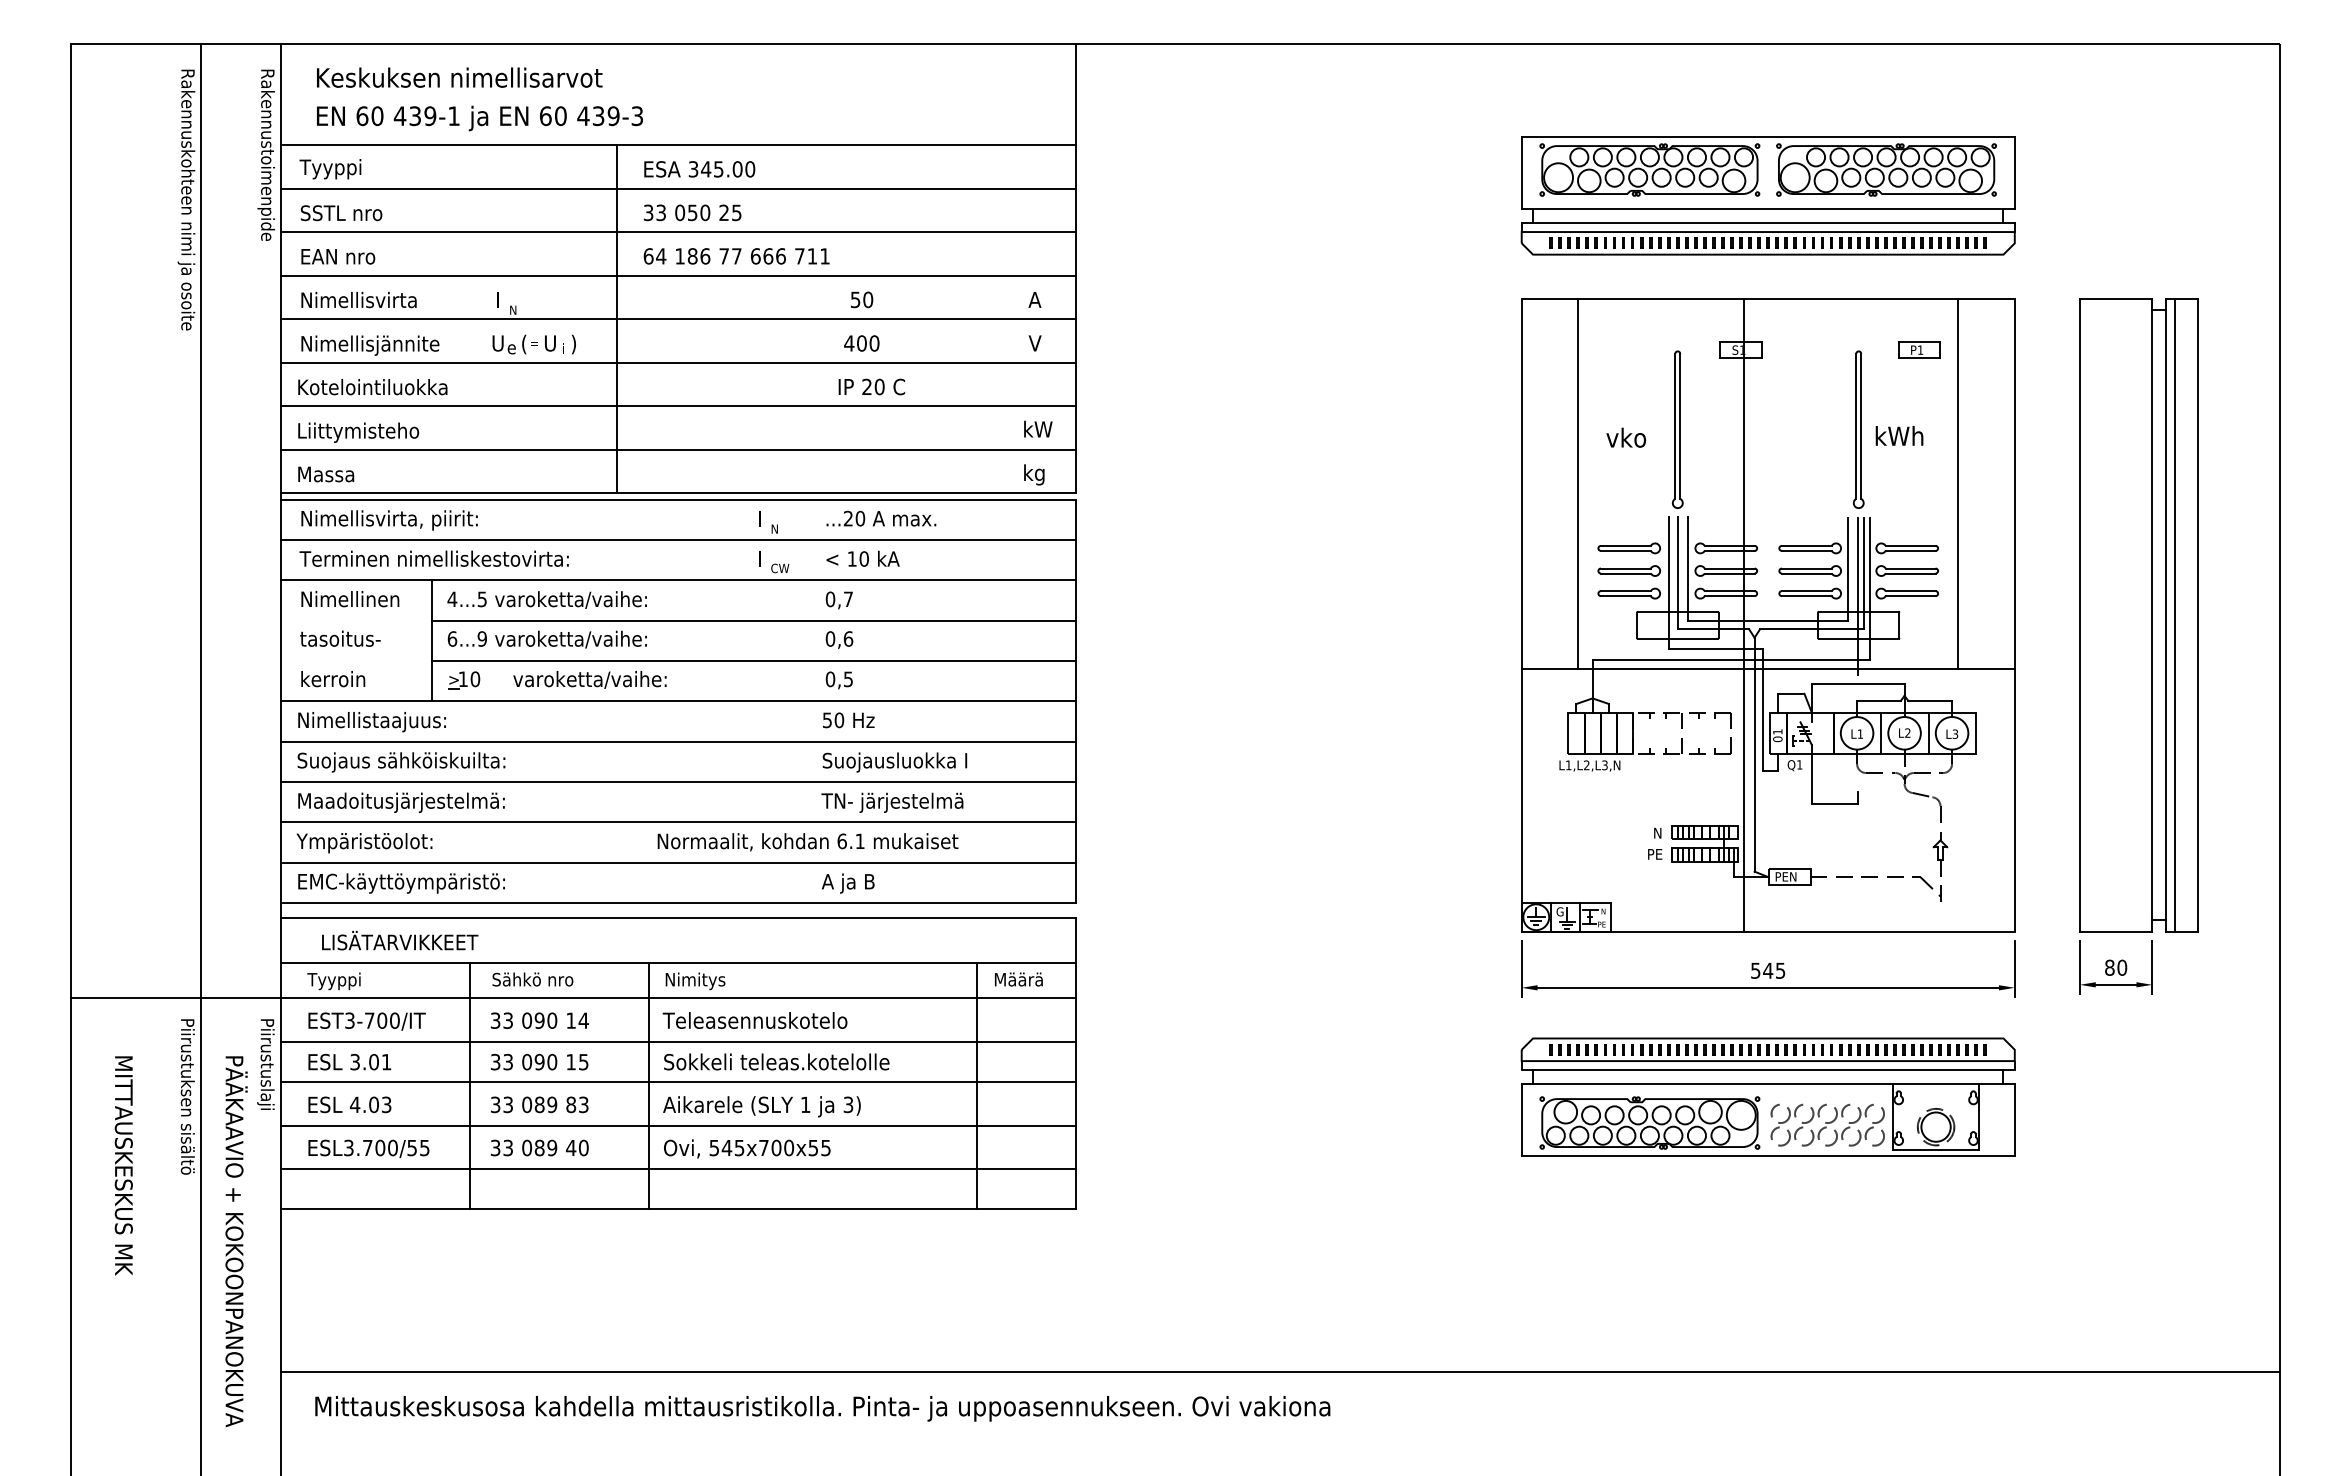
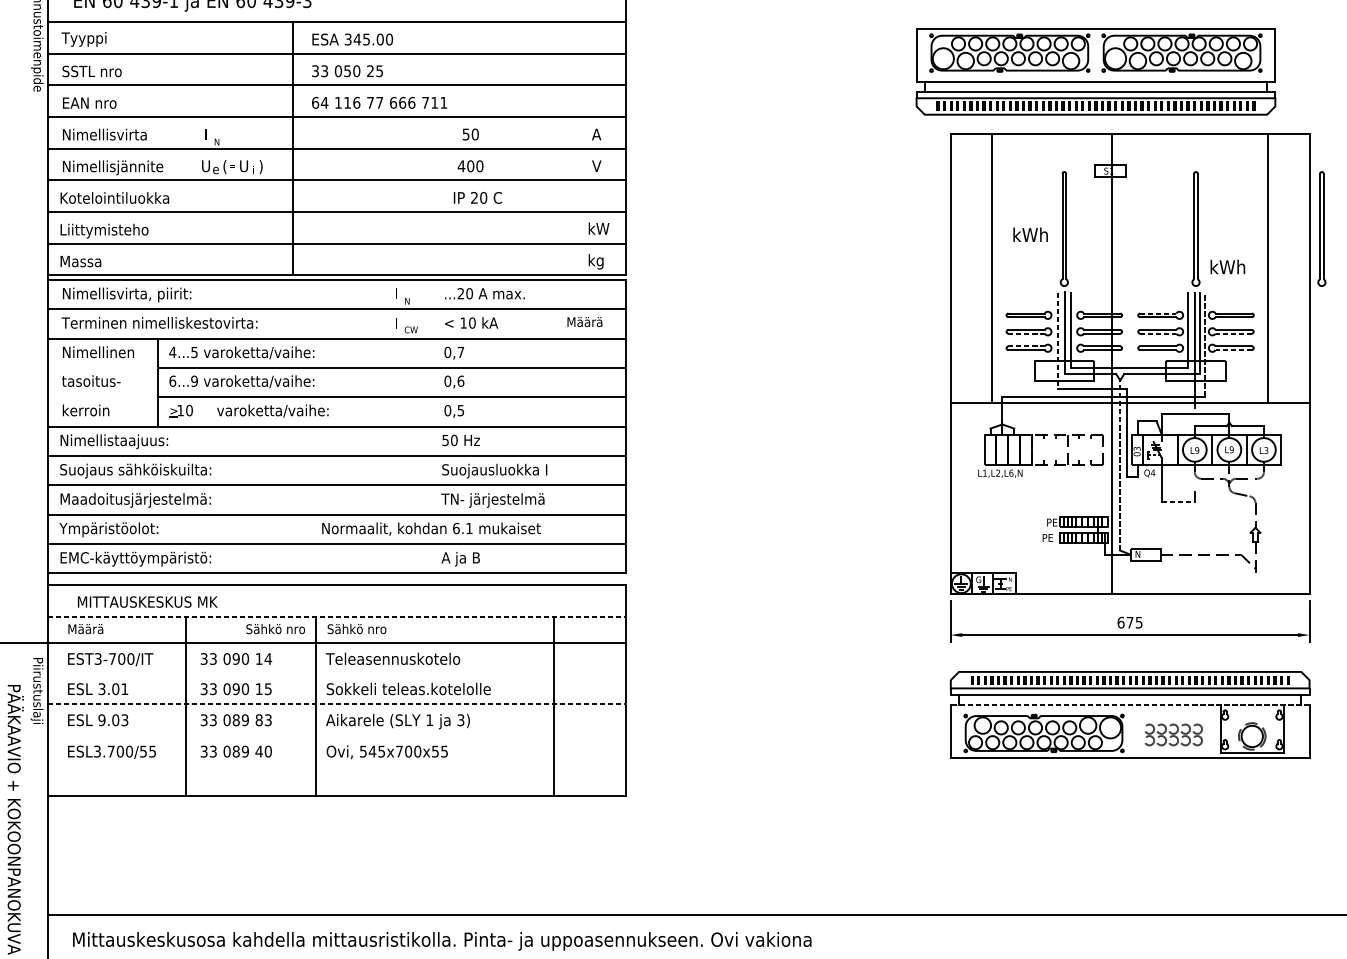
part: (1767, 195) -> (1095, 71), moved
text: (692, 256) -> (347, 102), 186 -> 116
part: (1919, 349) -> (1240, 170), removed
part: (2031, 429) -> (1321, 228), added
text: (1899, 435) -> (1227, 266), moved
text: (1630, 437) -> (1029, 234), vko -> kWh
line: (1807, 545) -> (1158, 313), solid -> dashed
line: (1626, 573) -> (1027, 333), solid -> dashed
line: (1807, 573) -> (1158, 333), solid -> dashed
line: (1910, 573) -> (1233, 333), solid -> dashed
line: (1669, 583) -> (1058, 340), solid -> dashed
line: (1870, 588) -> (1204, 344), solid -> dashed
line: (1626, 591) -> (1027, 346), solid -> dashed
line: (1910, 596) -> (1233, 350), solid -> dashed
text: (1777, 731) -> (1136, 448), 01 -> 03
text: (1907, 732) -> (1231, 449), L2 -> L9
text: (1860, 733) -> (1197, 450), L1 -> L9
line: (1754, 754) -> (1120, 465), solid -> dashed
text: (1799, 764) -> (1152, 472), Q1 -> Q4
text: (1604, 765) -> (1011, 473), L1,L2,L3,N -> L1,L2,L6,N
line: (1835, 804) -> (1179, 501), solid -> dashed
text: (1661, 832) -> (1052, 522), N -> PE
text: (1786, 876) -> (1143, 554), PEN -> N
text: (418, 940) -> (148, 600), LISÄTARVIKKEET -> MITTAUSKESKUS MK
line: (678, 962) -> (337, 616), solid -> dashed
text: (1762, 970) -> (1125, 622), 545 -> 675
text: (532, 979) -> (275, 629), moved
text: (1018, 979) -> (584, 321), moved
text: (333, 981) -> (86, 630), Tyyppi -> Määrä
text: (705, 981) -> (356, 630), Nimitys -> Sähkö nro
line: (677, 1041) -> (336, 674), removed
line: (678, 1081) -> (337, 703), solid -> dashed
line: (1768, 1083) -> (1130, 704), solid -> dashed
text: (354, 1104) -> (101, 719), 4.03 -> 9.03
part: (1827, 1124) -> (1173, 734), size x0.7
line: (677, 1125) -> (336, 735), removed
line: (677, 1169) -> (336, 767), removed

